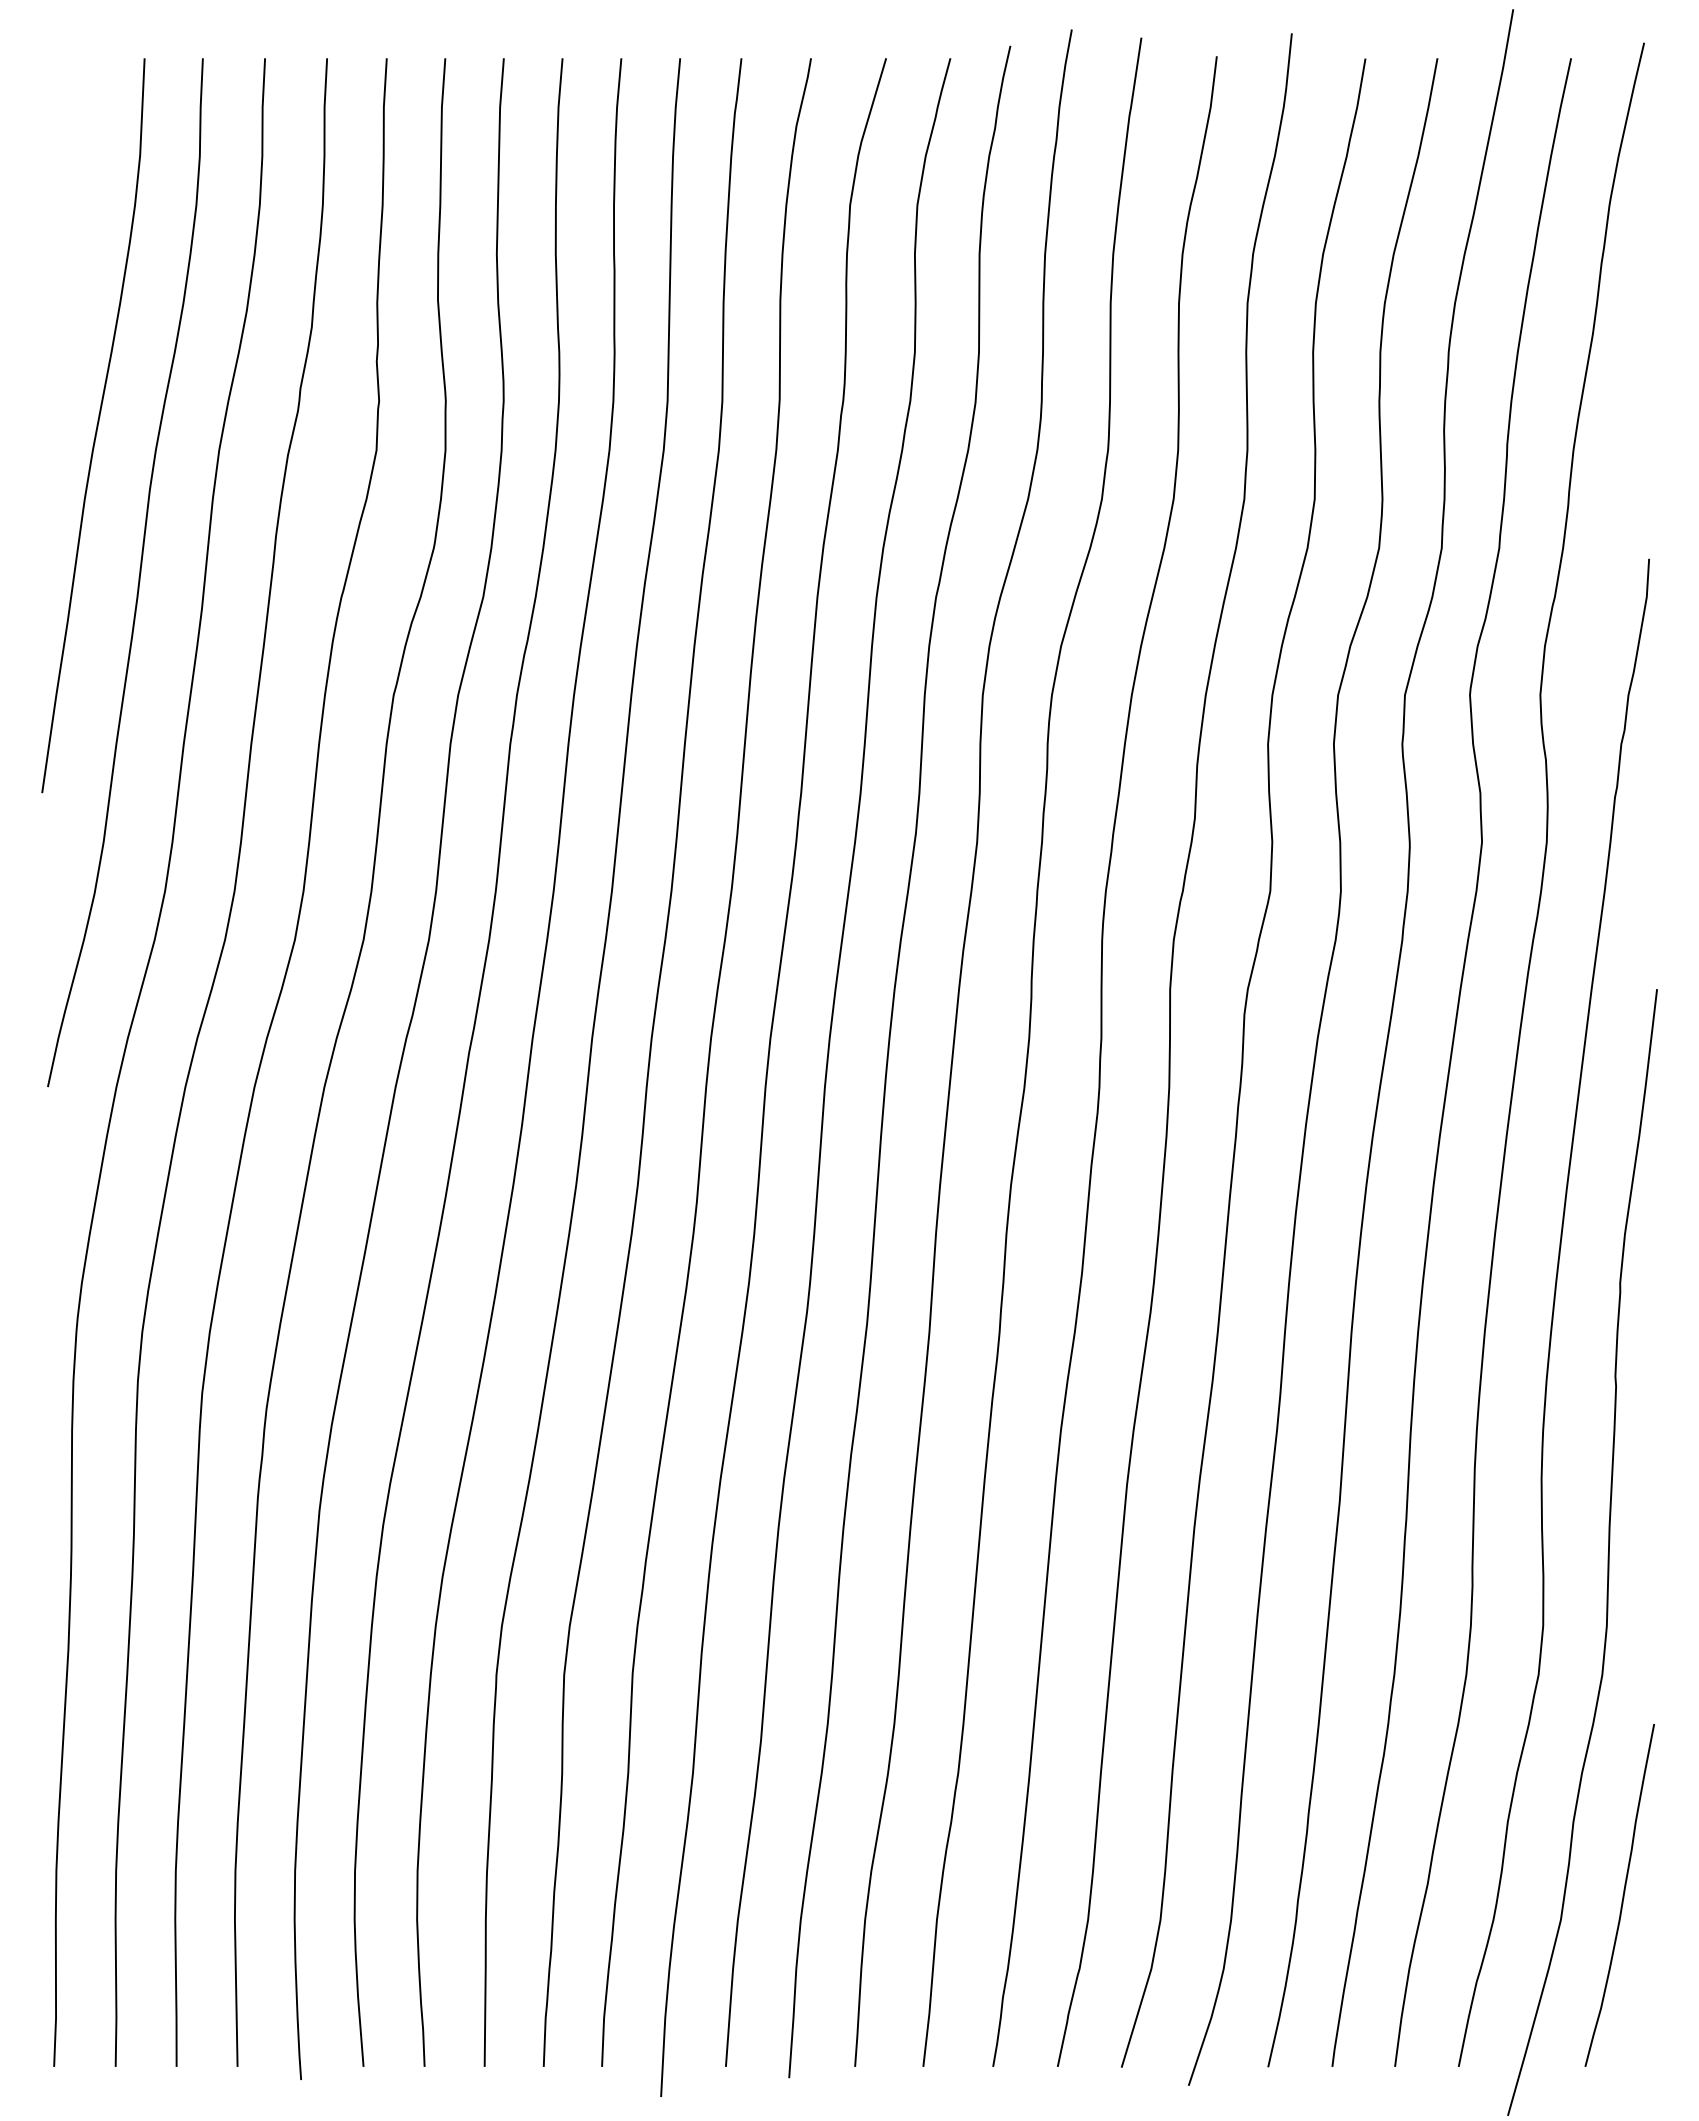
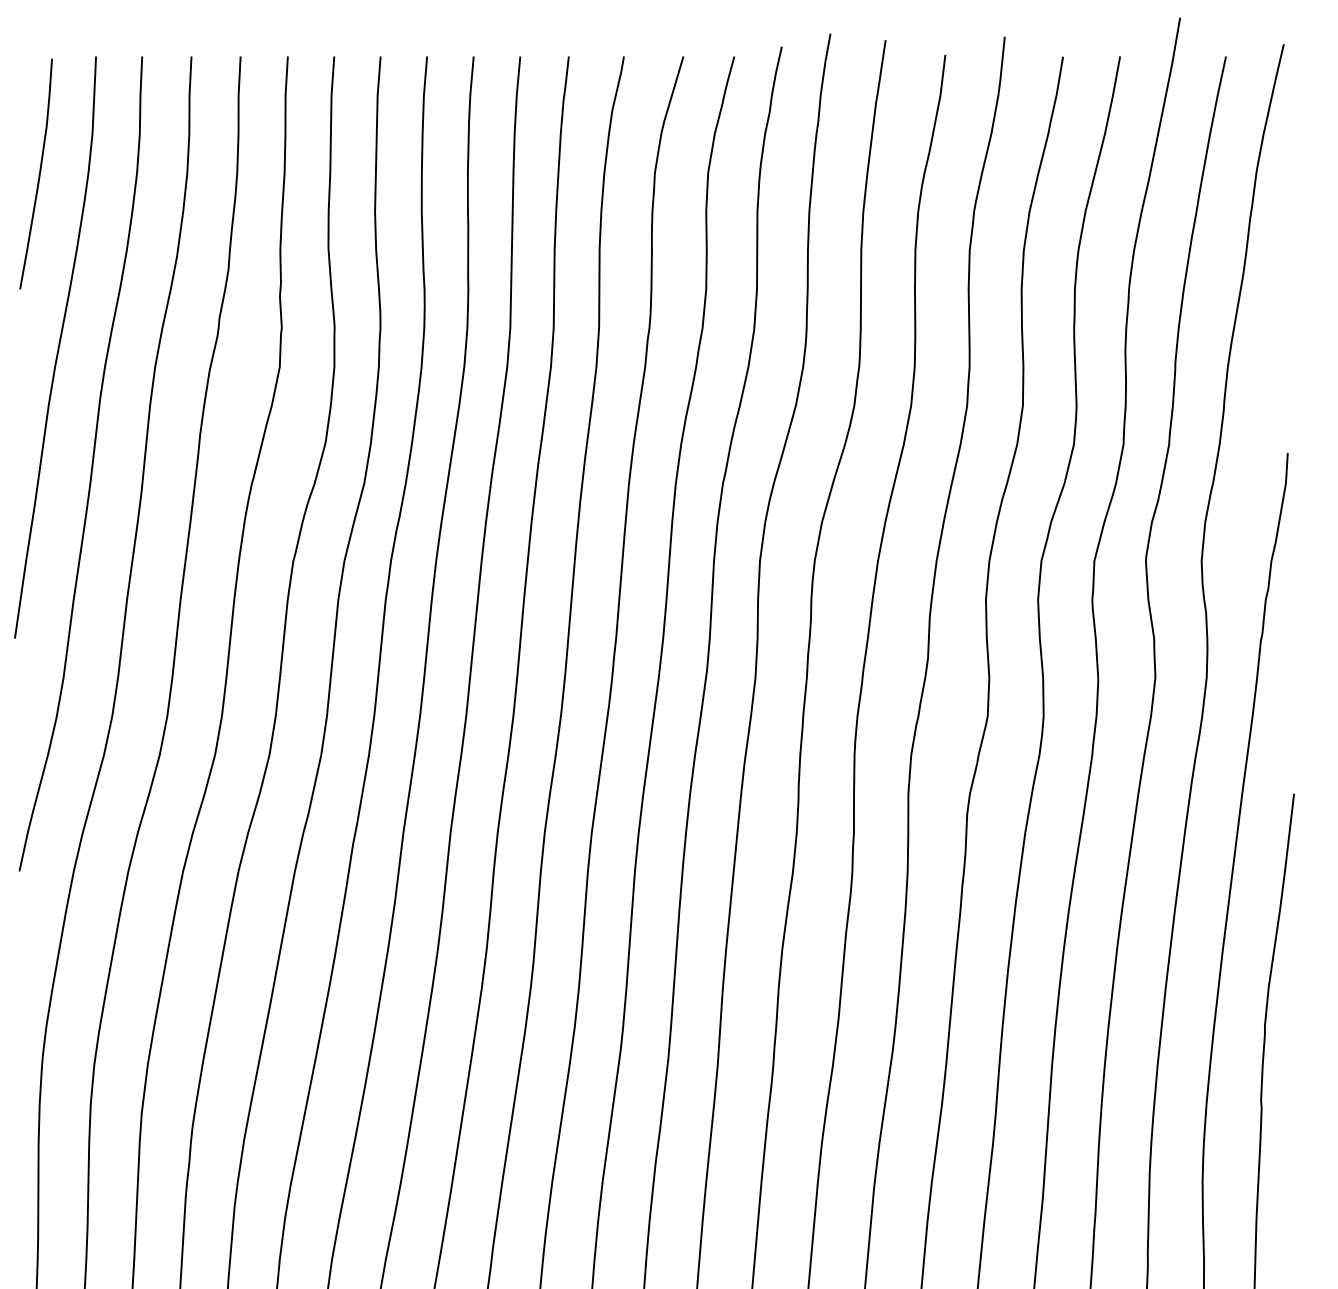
curve: (72, 206) -> (38, 173), added

